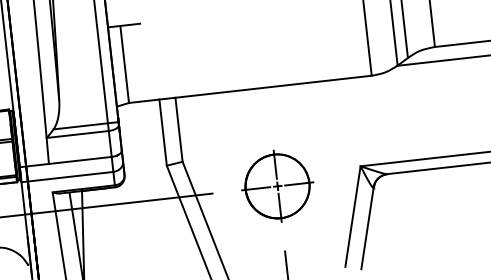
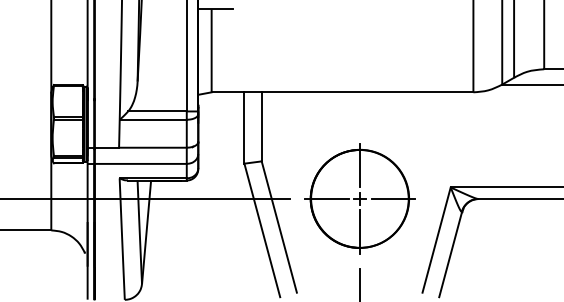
part: (277, 186) -> (359, 198), size x1.43

